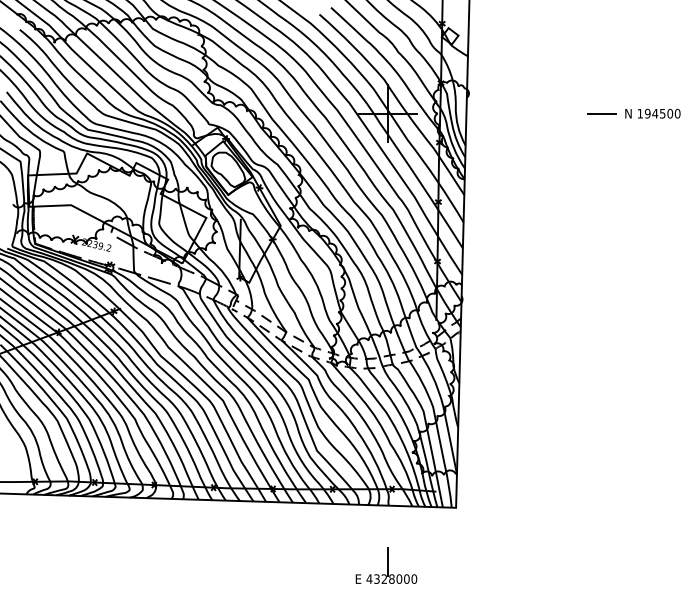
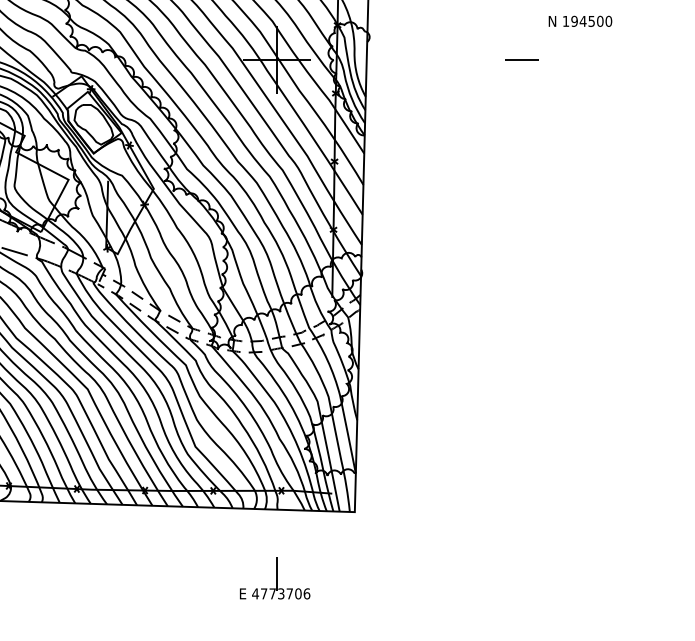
text: (652, 113) -> (579, 21), moved
text: (395, 578) -> (285, 593), 4328000 -> 4773706

